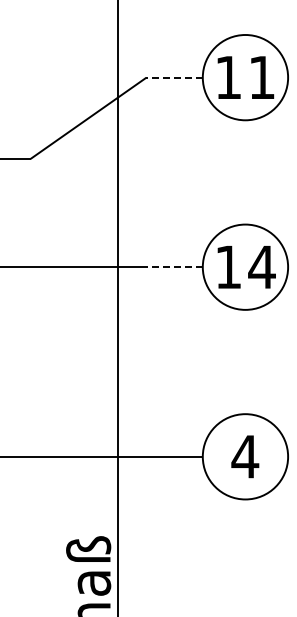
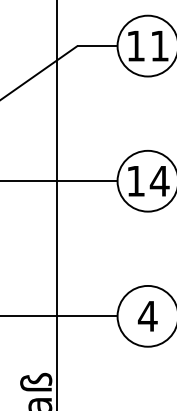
line: (174, 77) -> (97, 46), dashed -> solid
line: (174, 267) -> (97, 181), dashed -> solid

